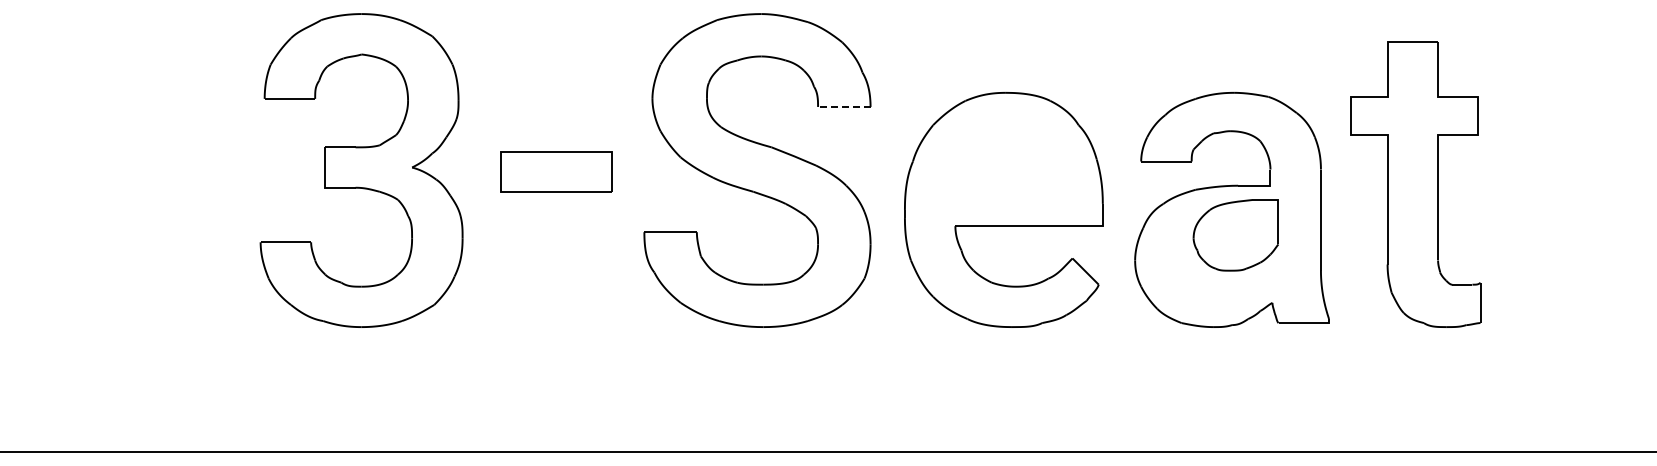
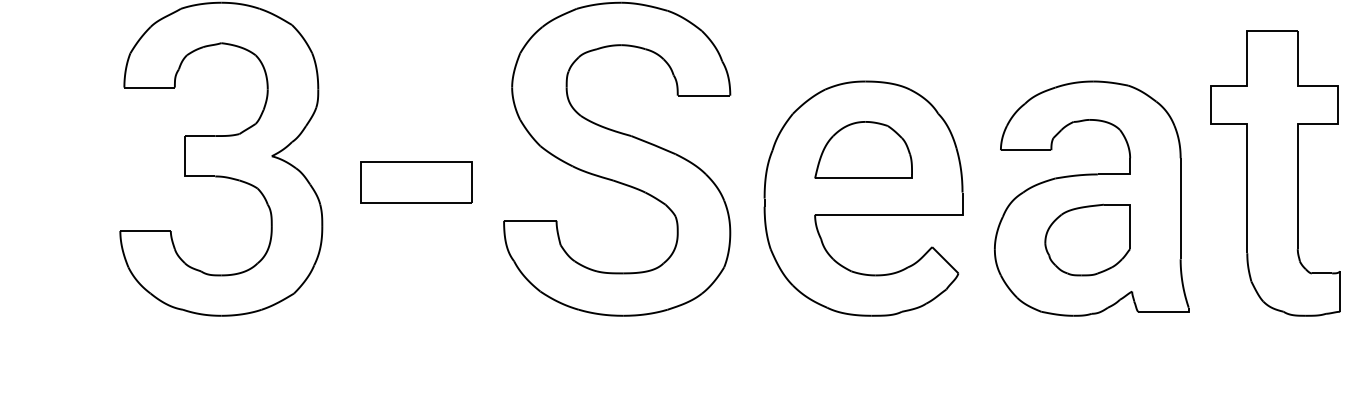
line: (843, 106) -> (703, 95), dashed -> solid
part: (1003, 161) -> (863, 150), added
part: (556, 171) -> (416, 182), moved
part: (1235, 235) -> (1087, 240), moved

